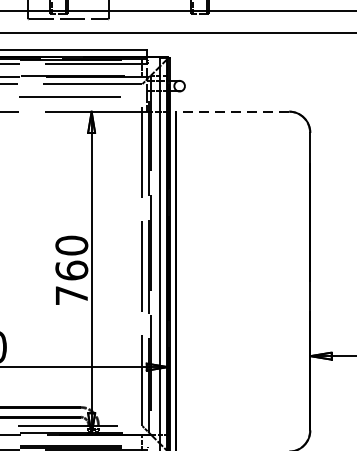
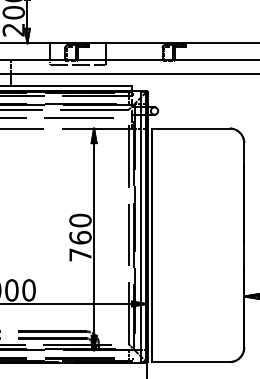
line: (233, 111) -> (191, 128), dashed -> solid

